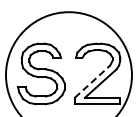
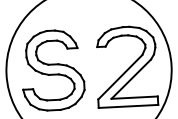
line: (92, 81) -> (120, 77), dashed -> solid

